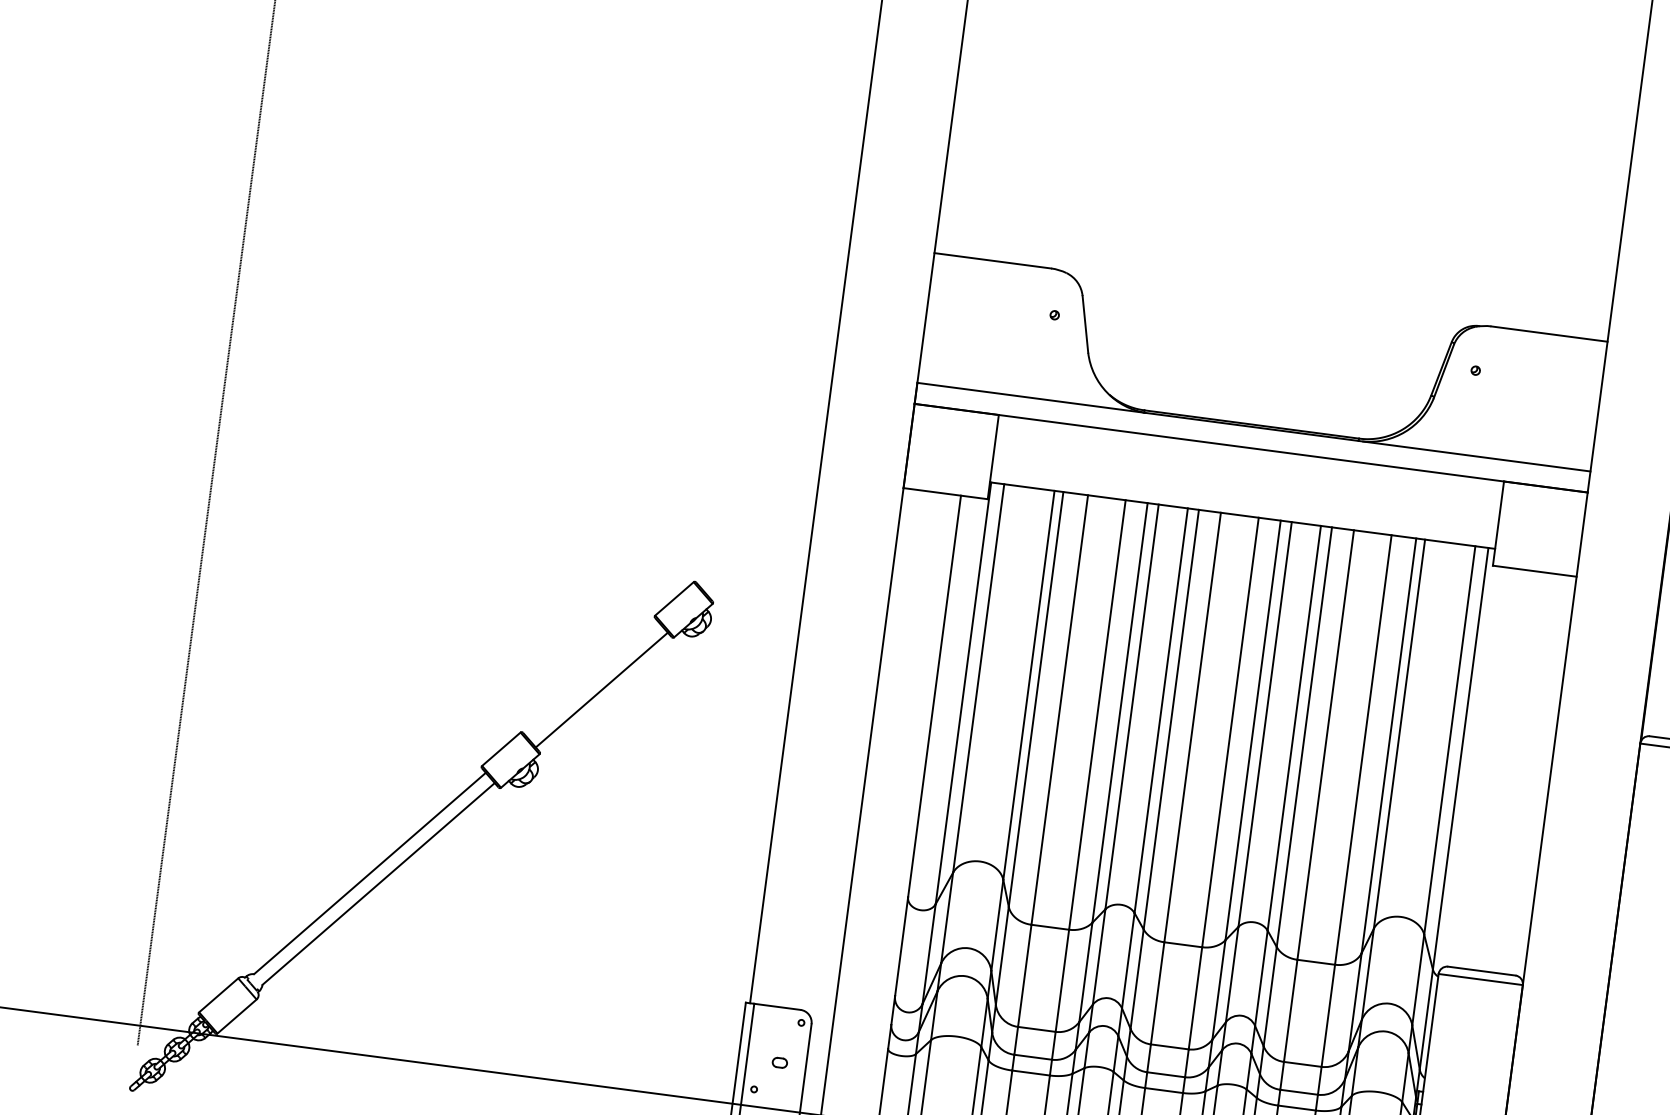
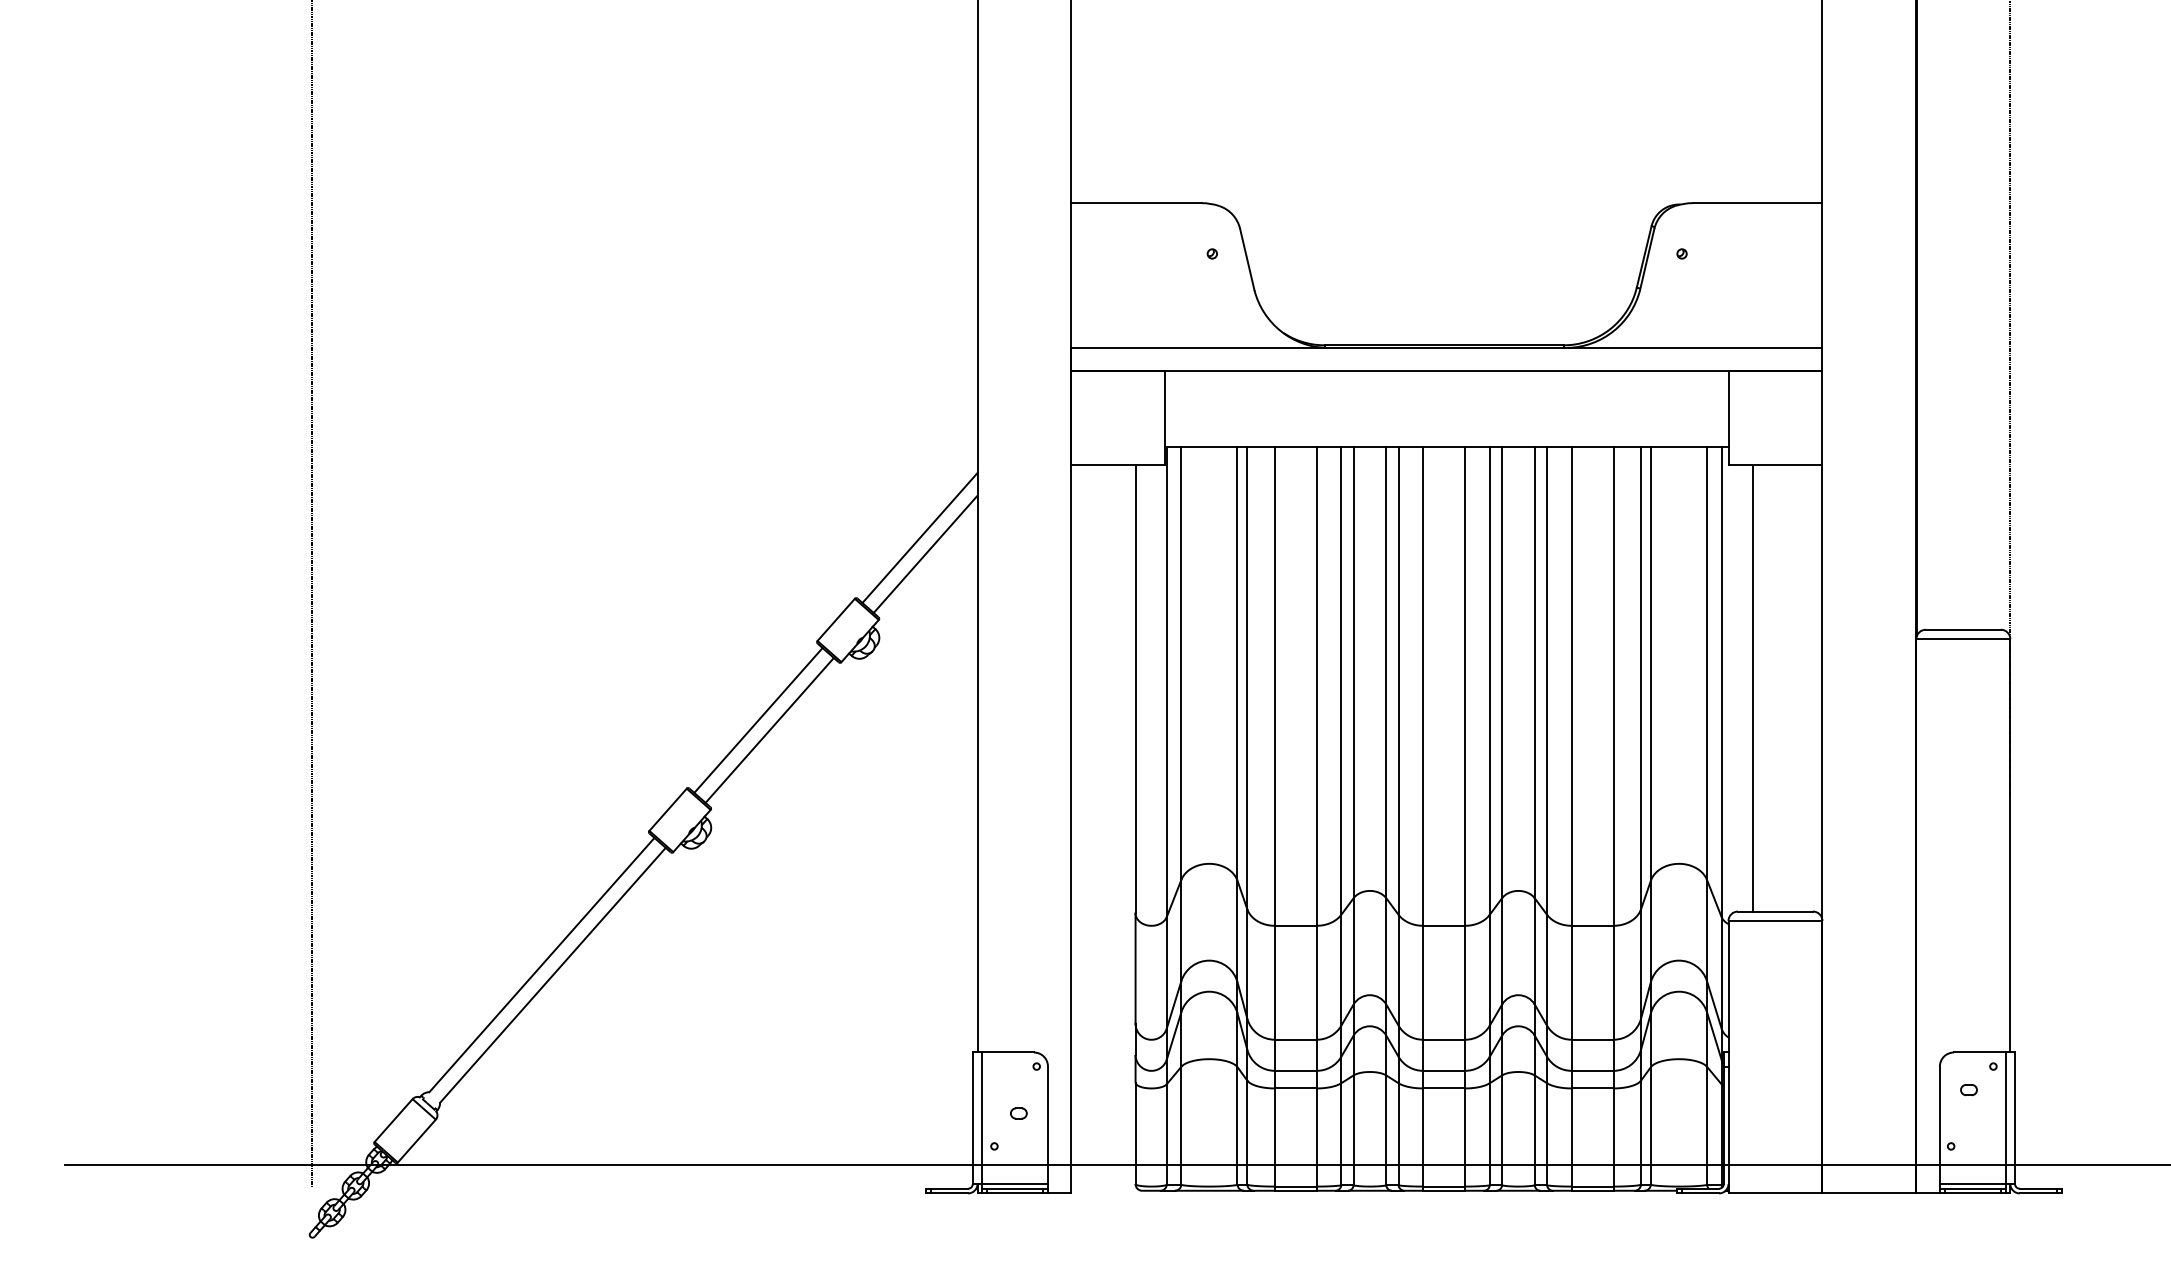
line: (758, 535) -> (919, 538), added
line: (762, 549) -> (925, 553), added
line: (592, 679) -> (758, 720), added
line: (1487, 768) -> (1752, 688), added

